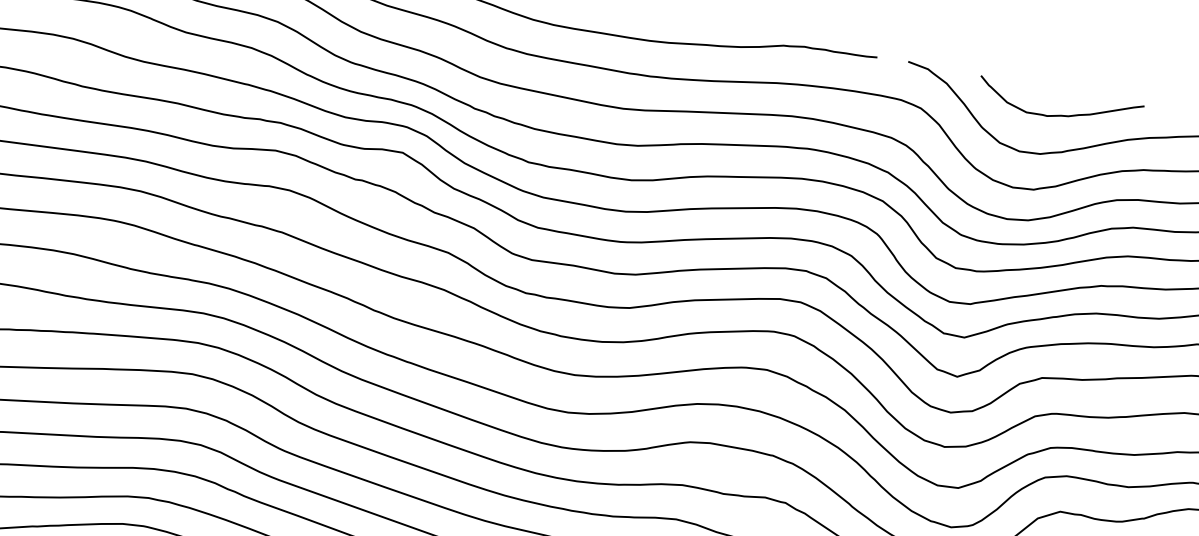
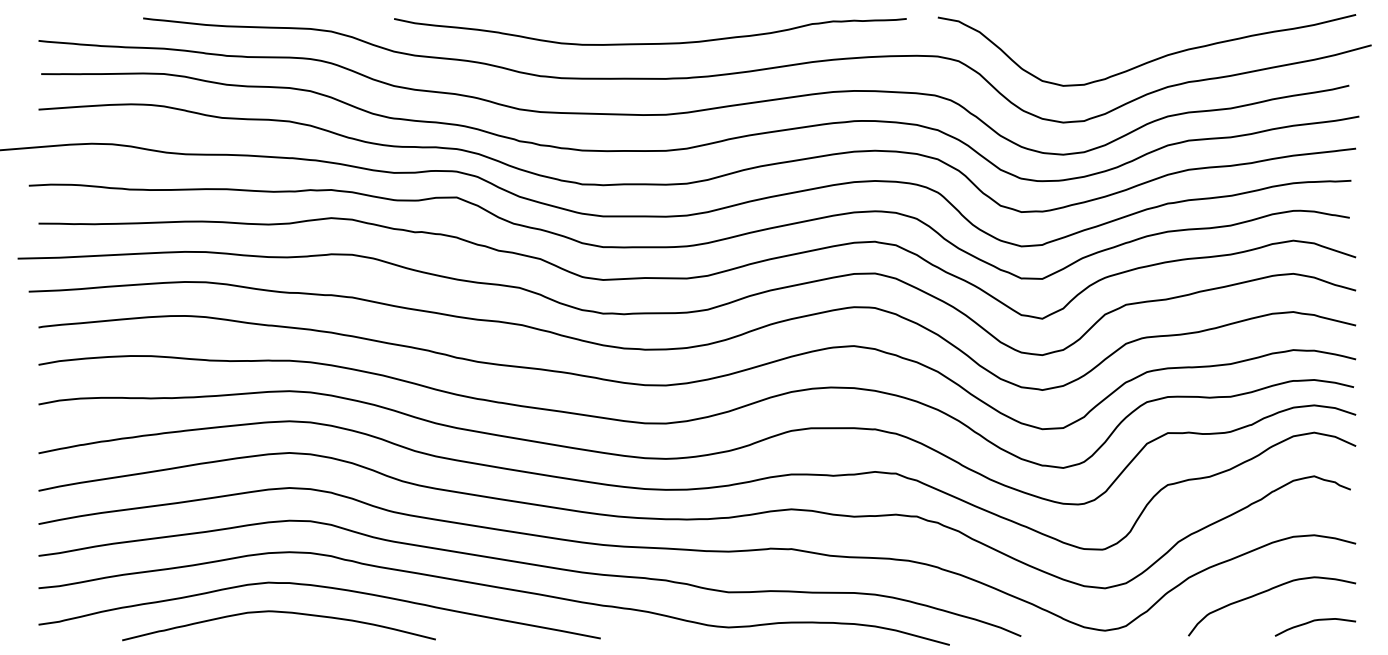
curve: (1058, 114) -> (1095, 42), removed

